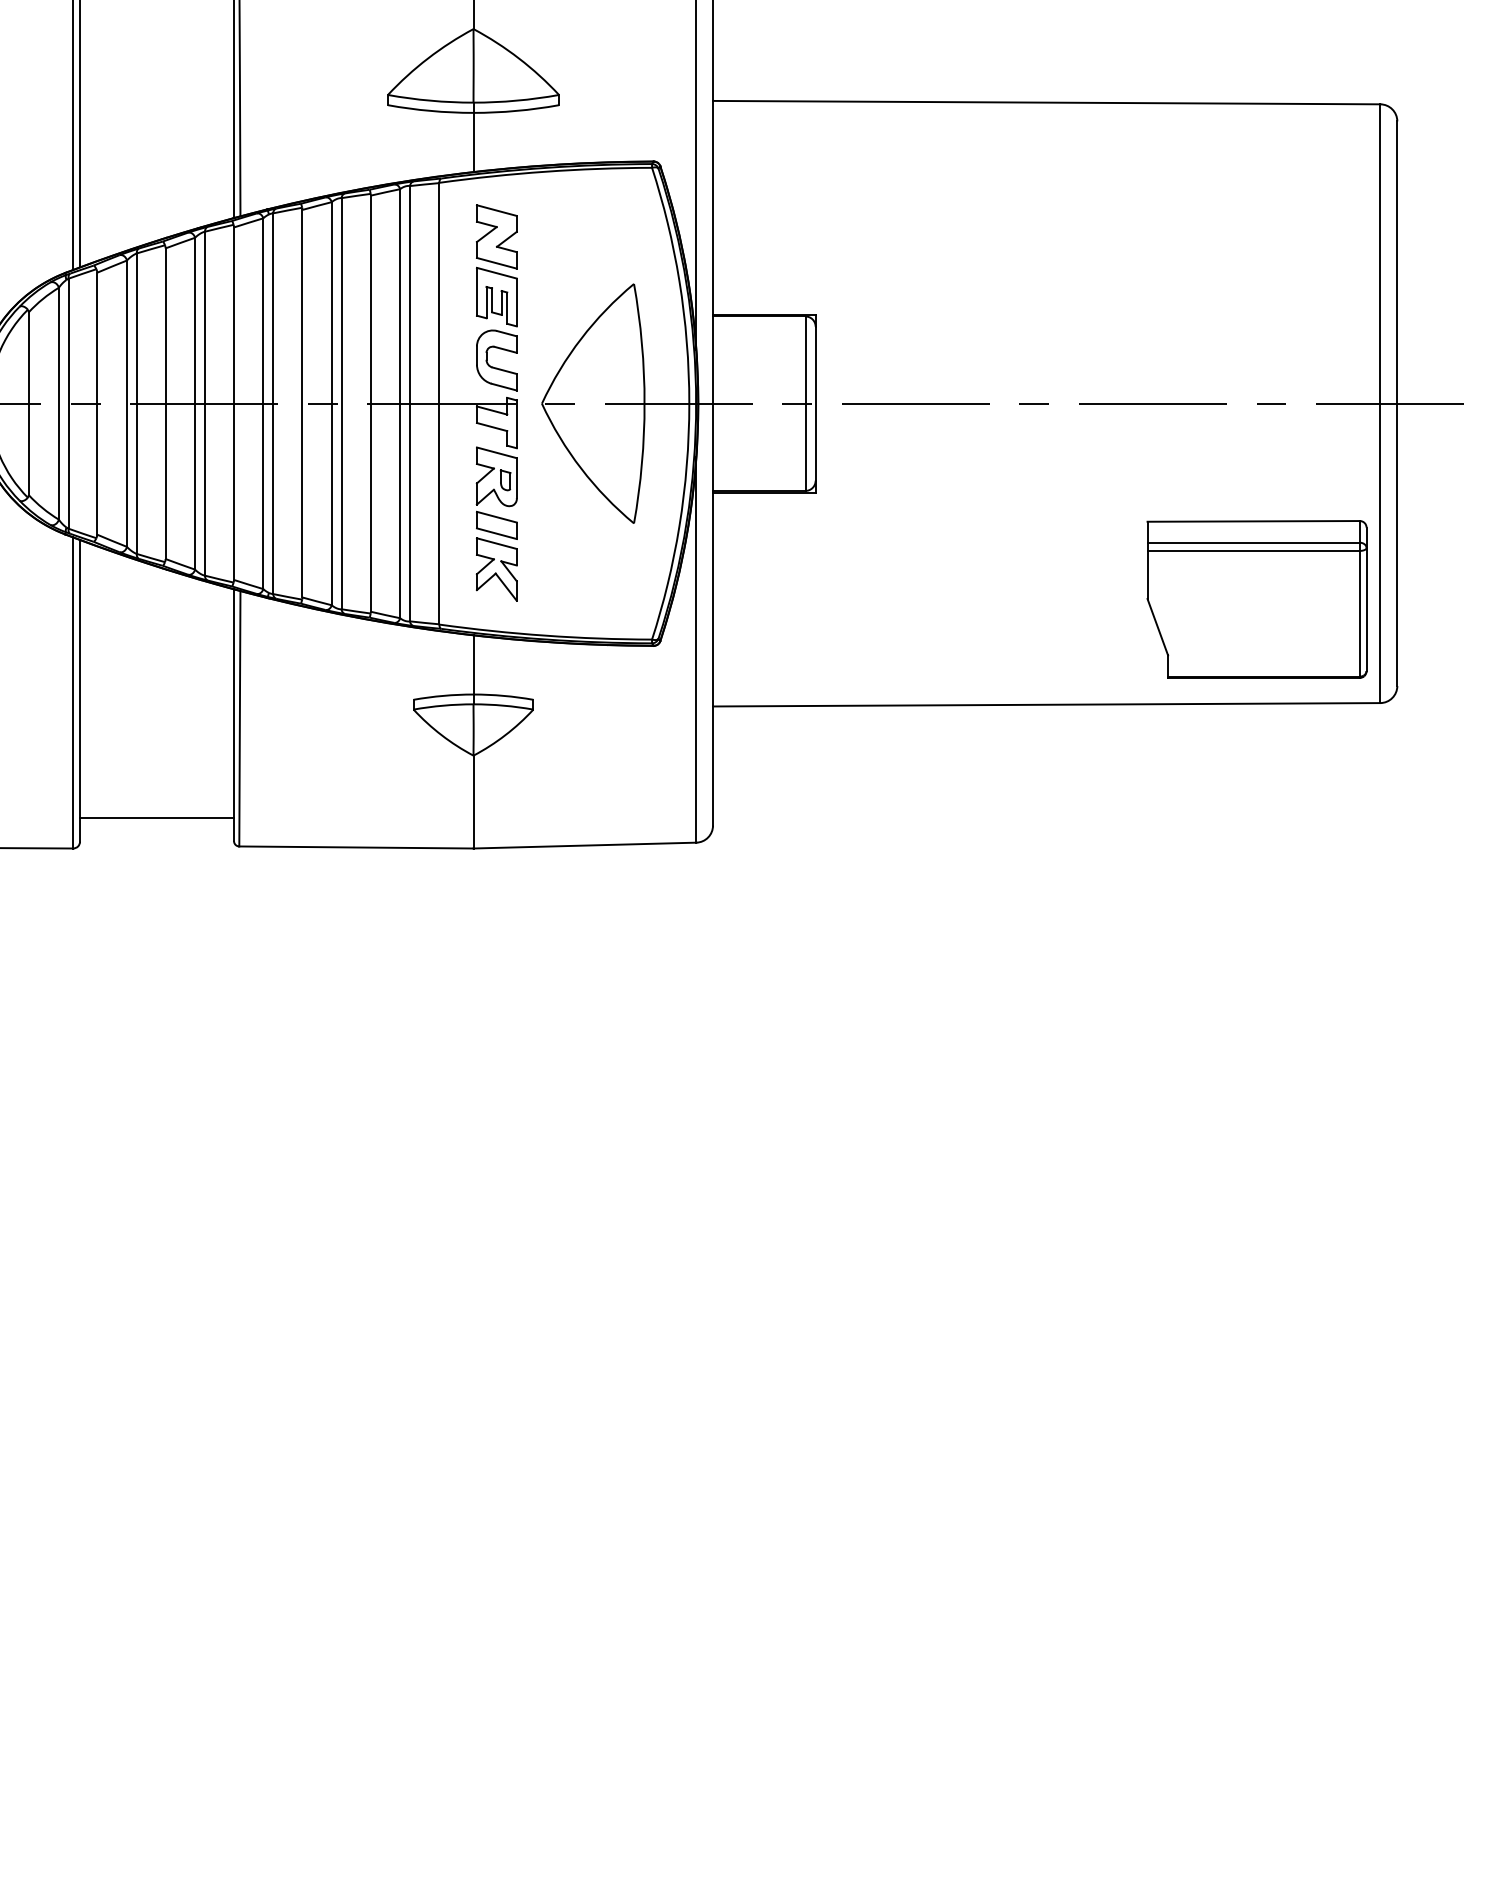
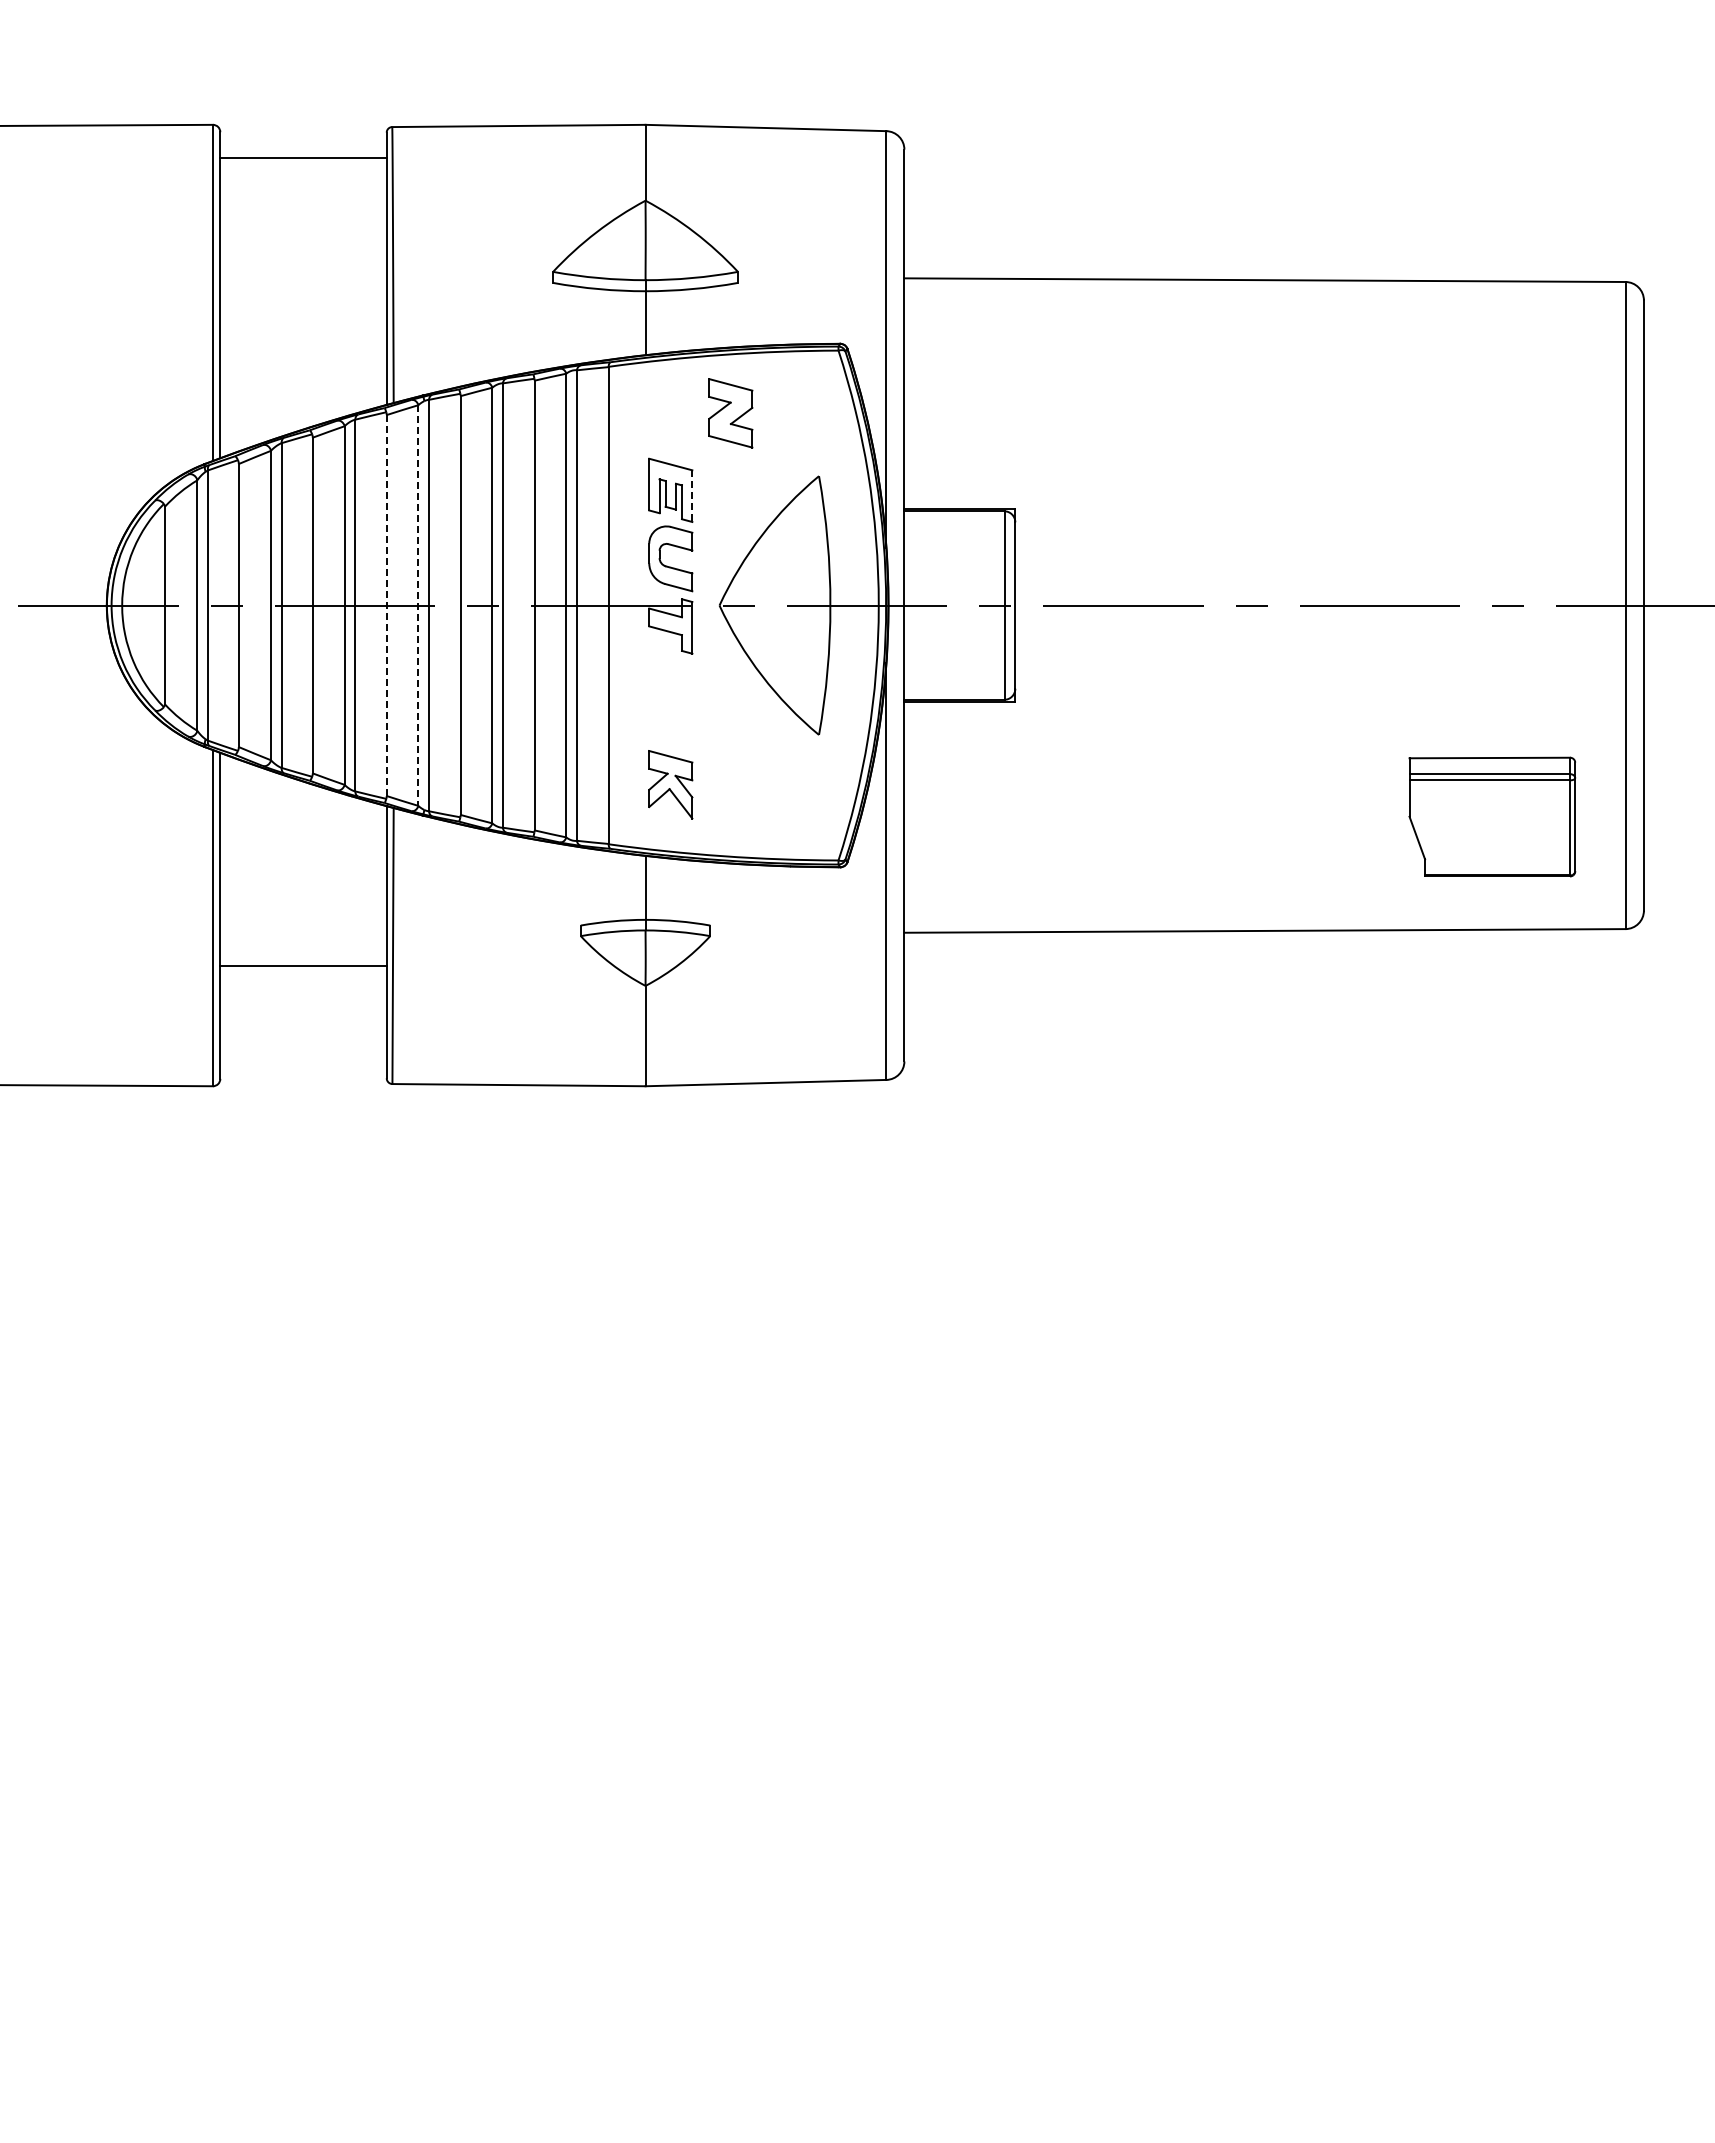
part: (496, 237) -> (730, 413), moved
line: (516, 302) -> (692, 496), solid -> dashed
line: (233, 404) -> (386, 606), solid -> dashed
line: (263, 404) -> (418, 606), solid -> dashed
part: (496, 493) -> (670, 702), removed
part: (1257, 598) -> (1492, 816), size x0.7
line: (157, 817) -> (303, 965), moved

